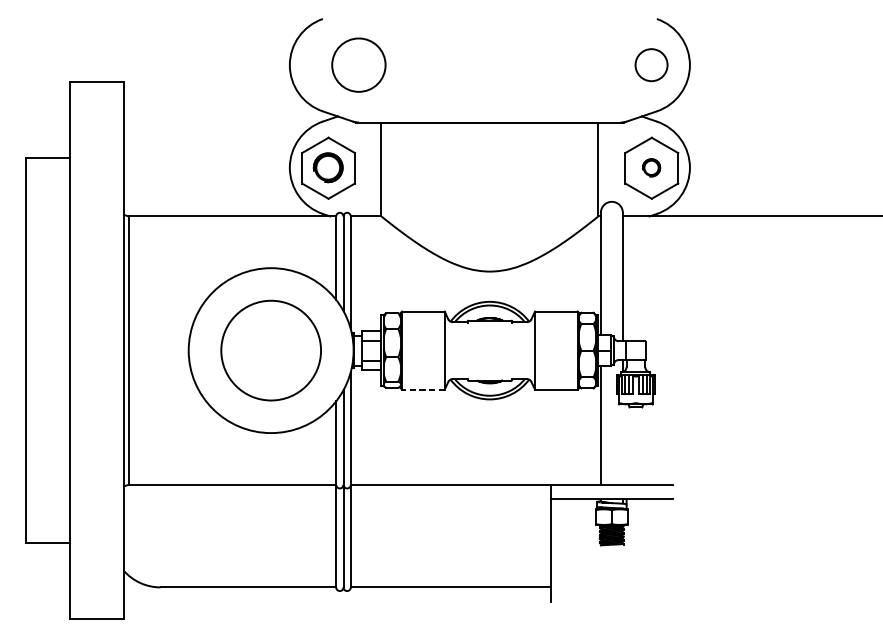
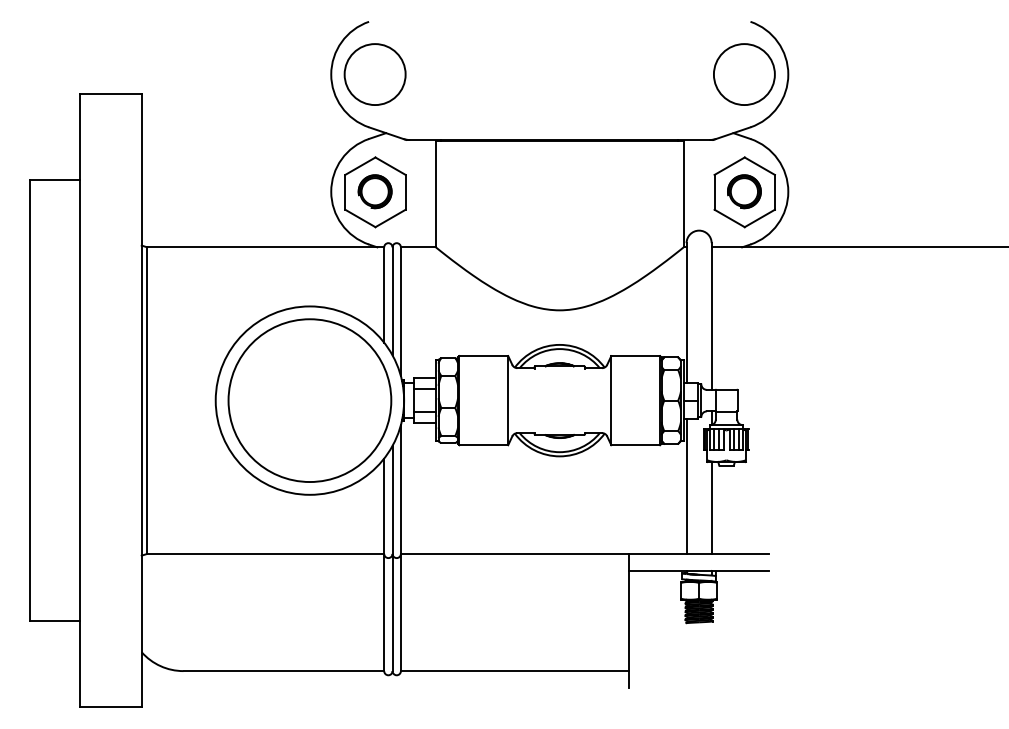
circle: (358, 65) -> (374, 74), moved
circle: (651, 65) -> (744, 74), size x1.67
part: (651, 167) -> (744, 191), size x1.67
circle: (270, 350) -> (309, 400), size x1.43
line: (423, 389) -> (483, 445), dashed -> solid
line: (622, 444) -> (711, 507), added

